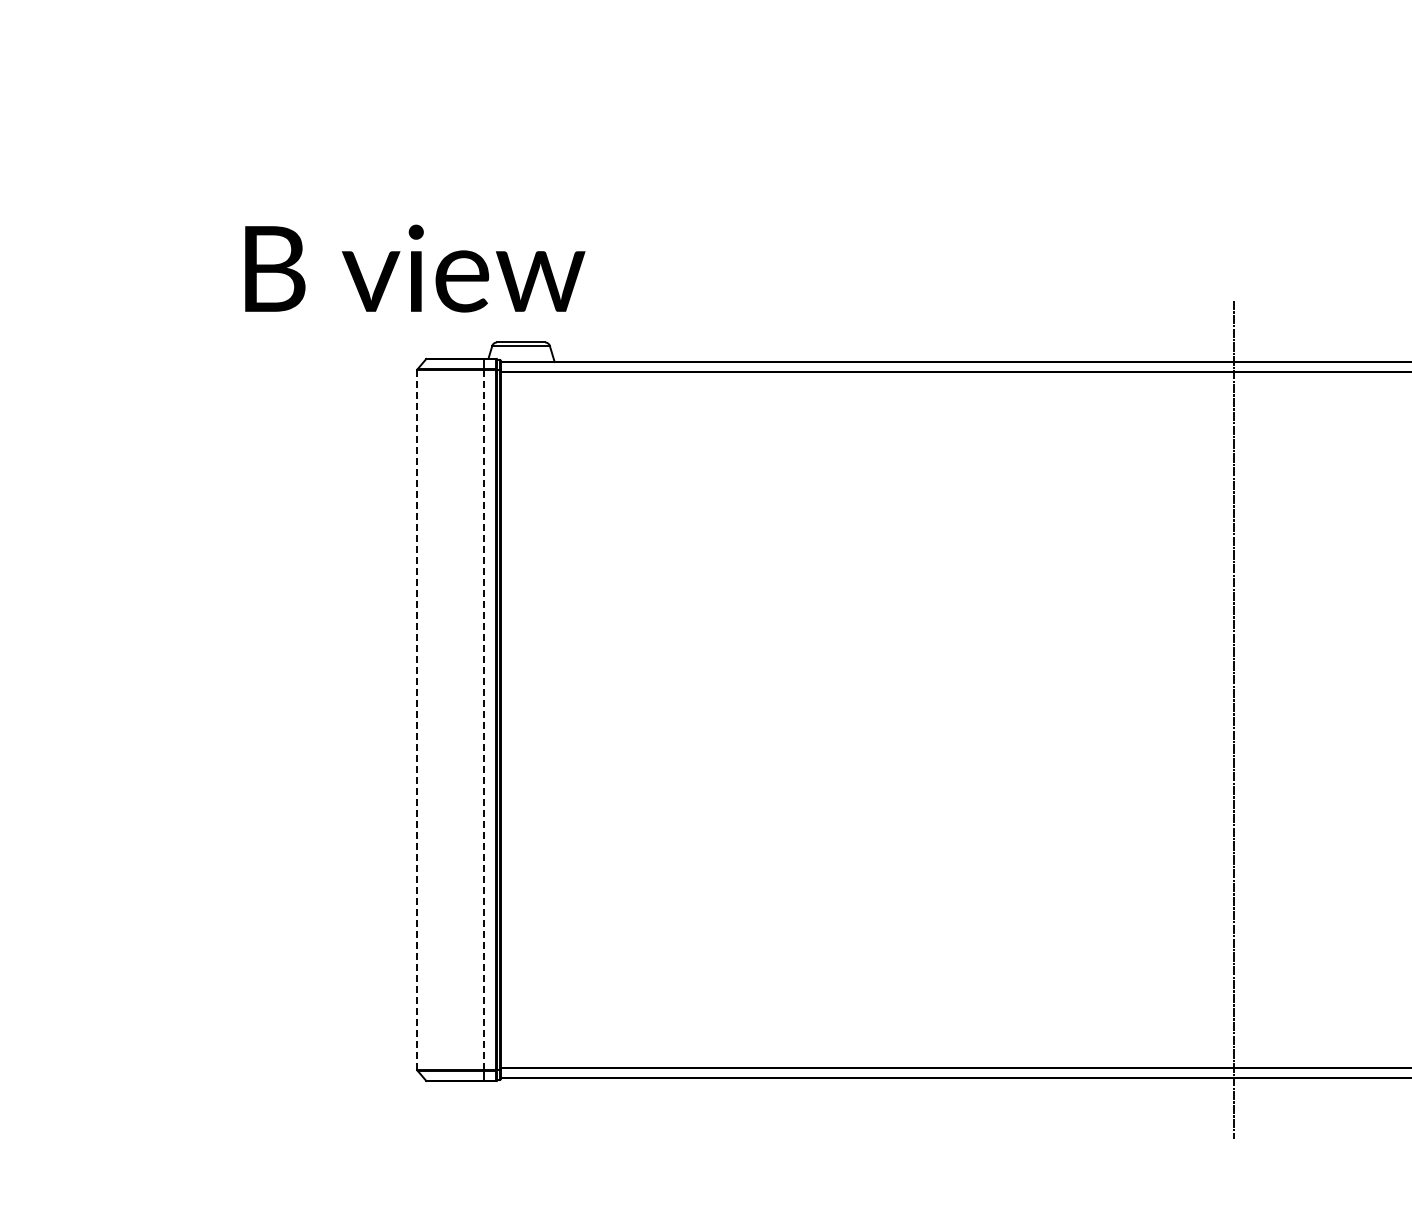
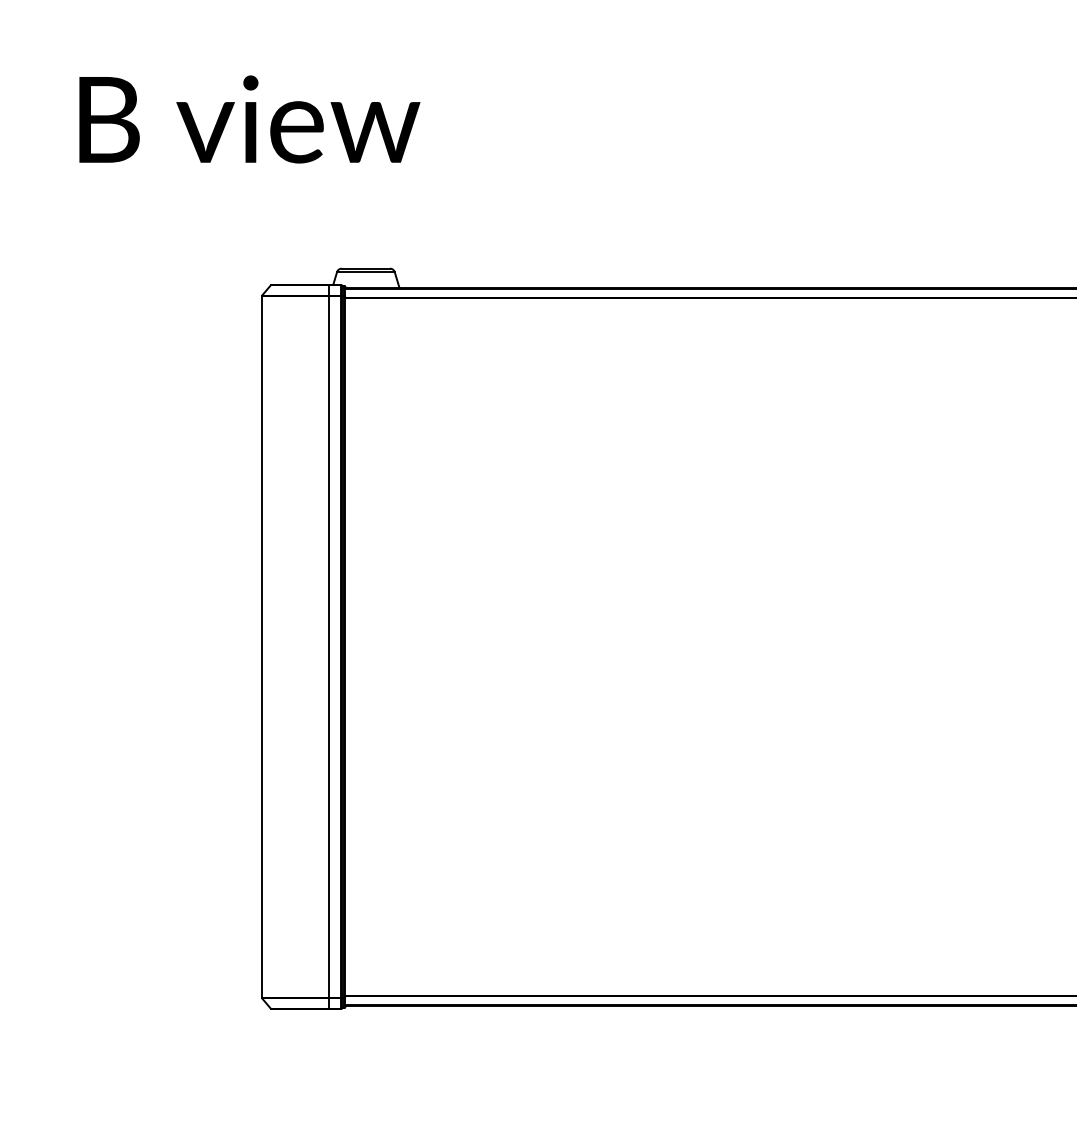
text: (415, 268) -> (250, 119), moved
line: (484, 719) -> (329, 646), dashed -> solid
line: (417, 720) -> (262, 647), dashed -> solid

